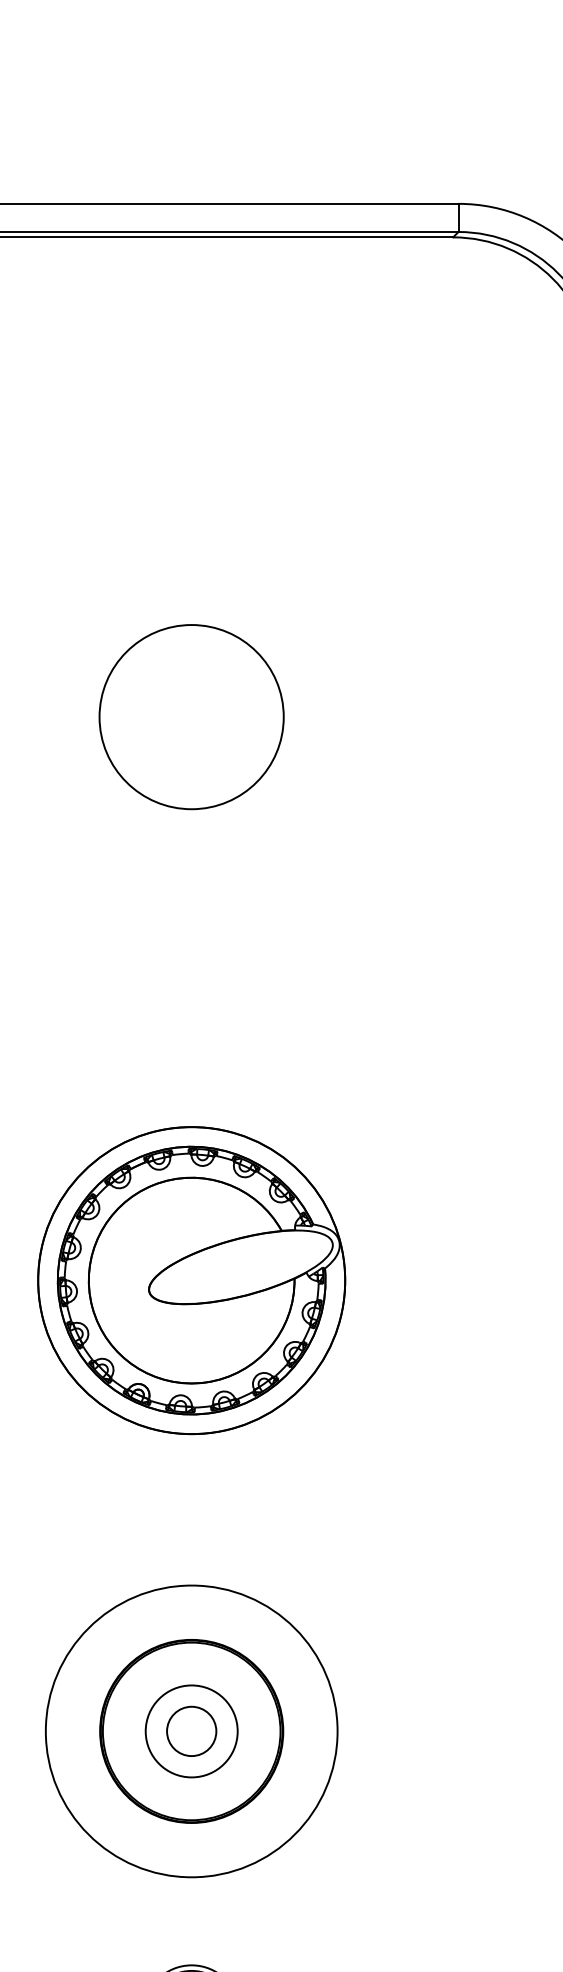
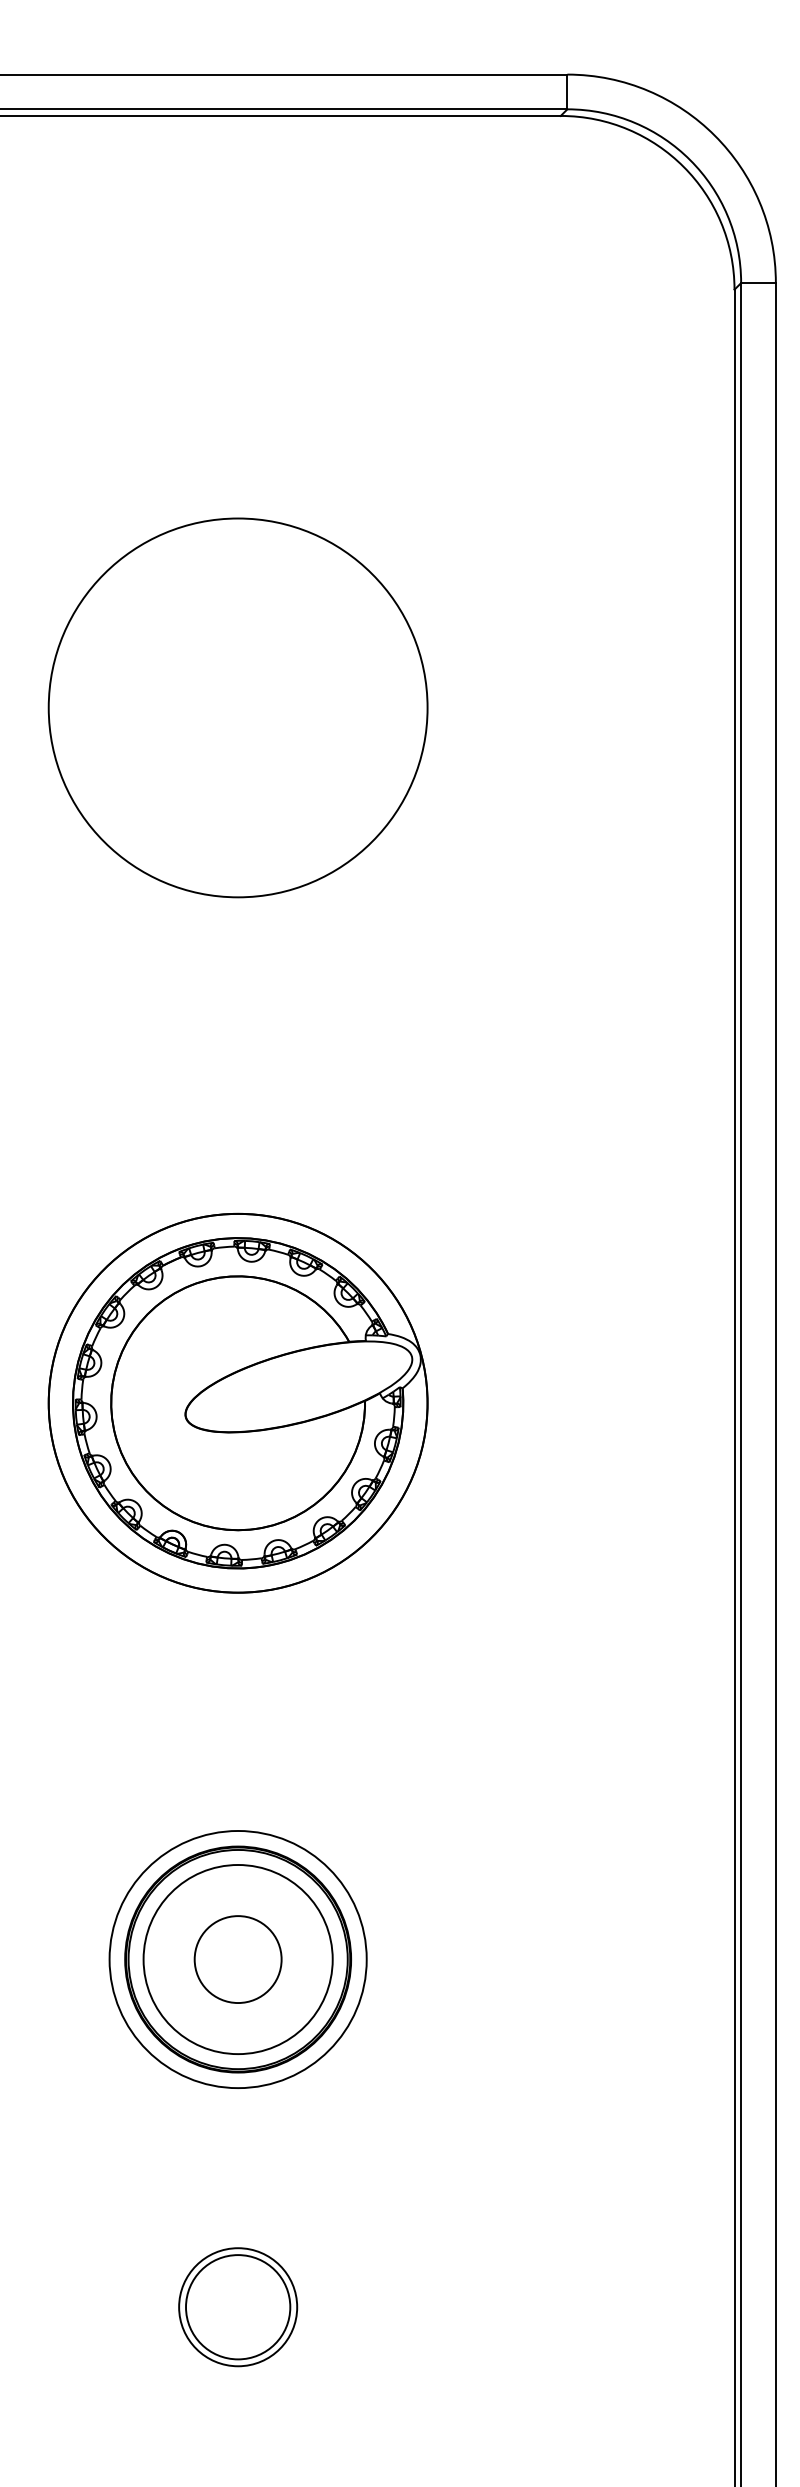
circle: (191, 716) -> (237, 707), size x1.67
circle: (191, 1731) -> (237, 1959), size x0.71
circle: (191, 1731) -> (237, 1959), size x1.43
circle: (191, 1731) -> (237, 1959), size x1.67

